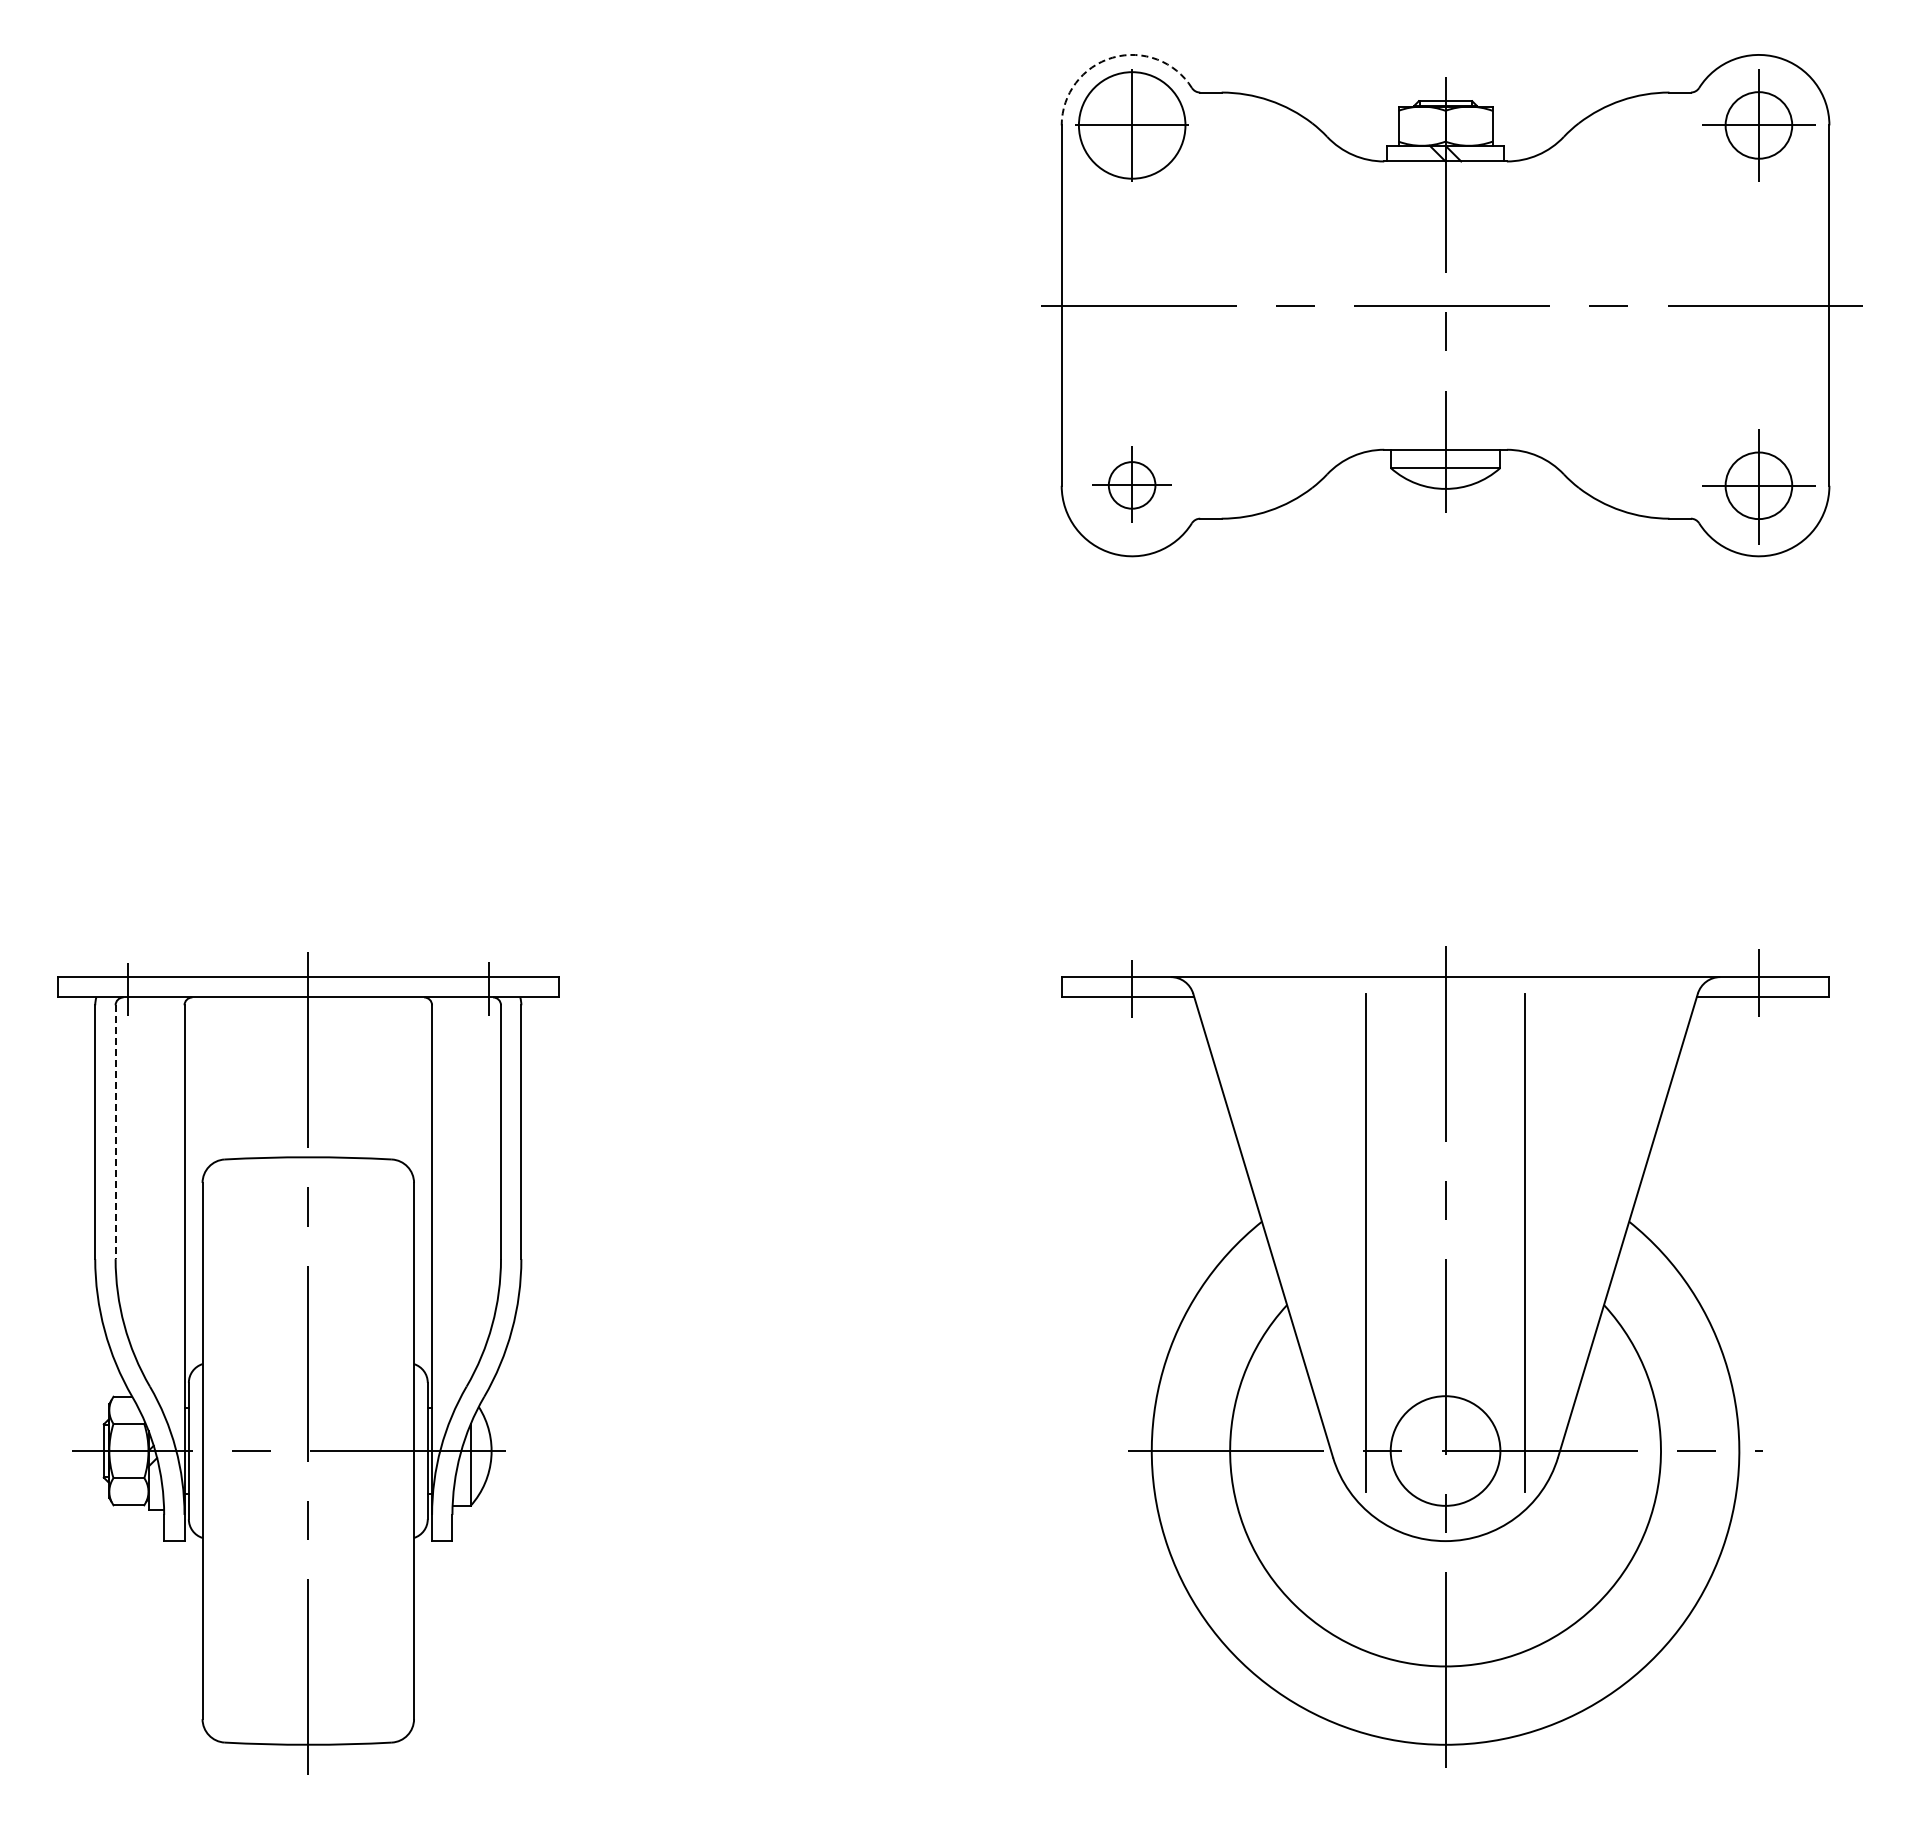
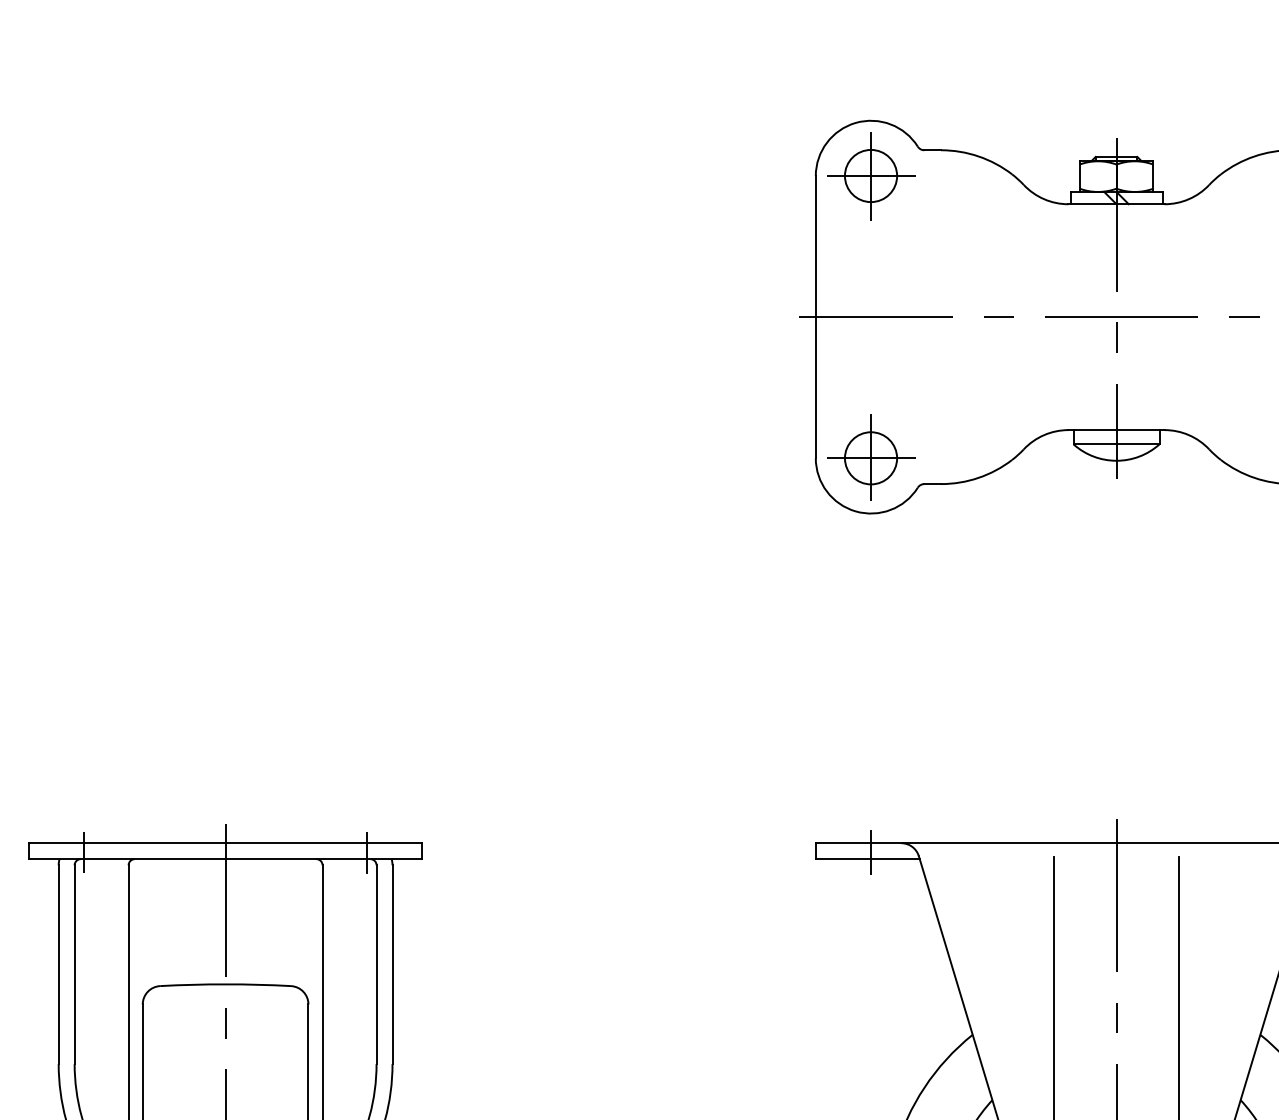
arc: (1112, 57) -> (855, 122), dashed -> solid
circle: (1131, 125) -> (870, 176), size x0.62
part: (1131, 484) -> (870, 457), size x1.43
line: (115, 1132) -> (74, 964), dashed -> solid

